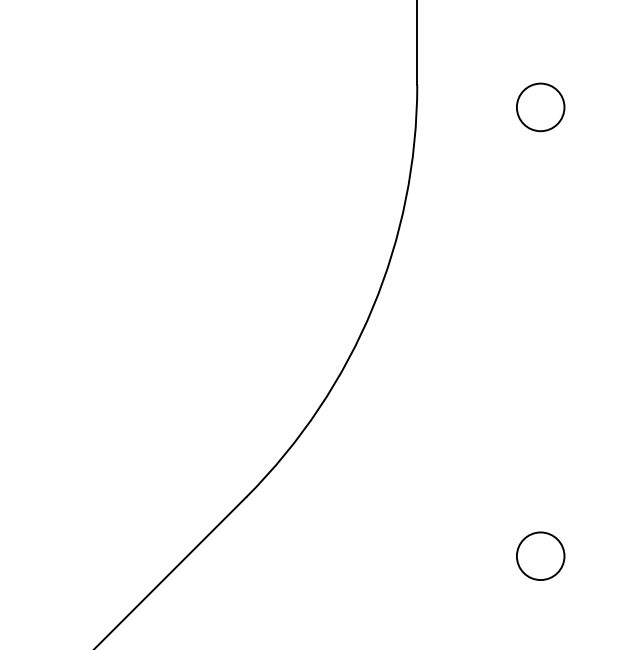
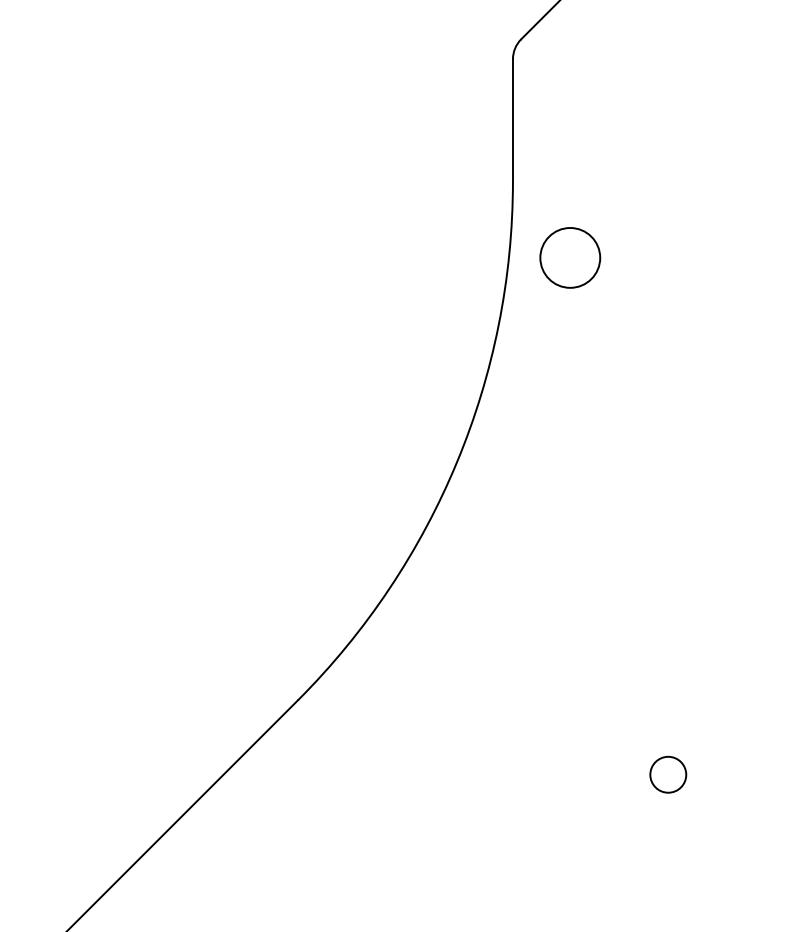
circle: (540, 107) -> (570, 257), moved
circle: (540, 556) -> (668, 774), size x0.6

